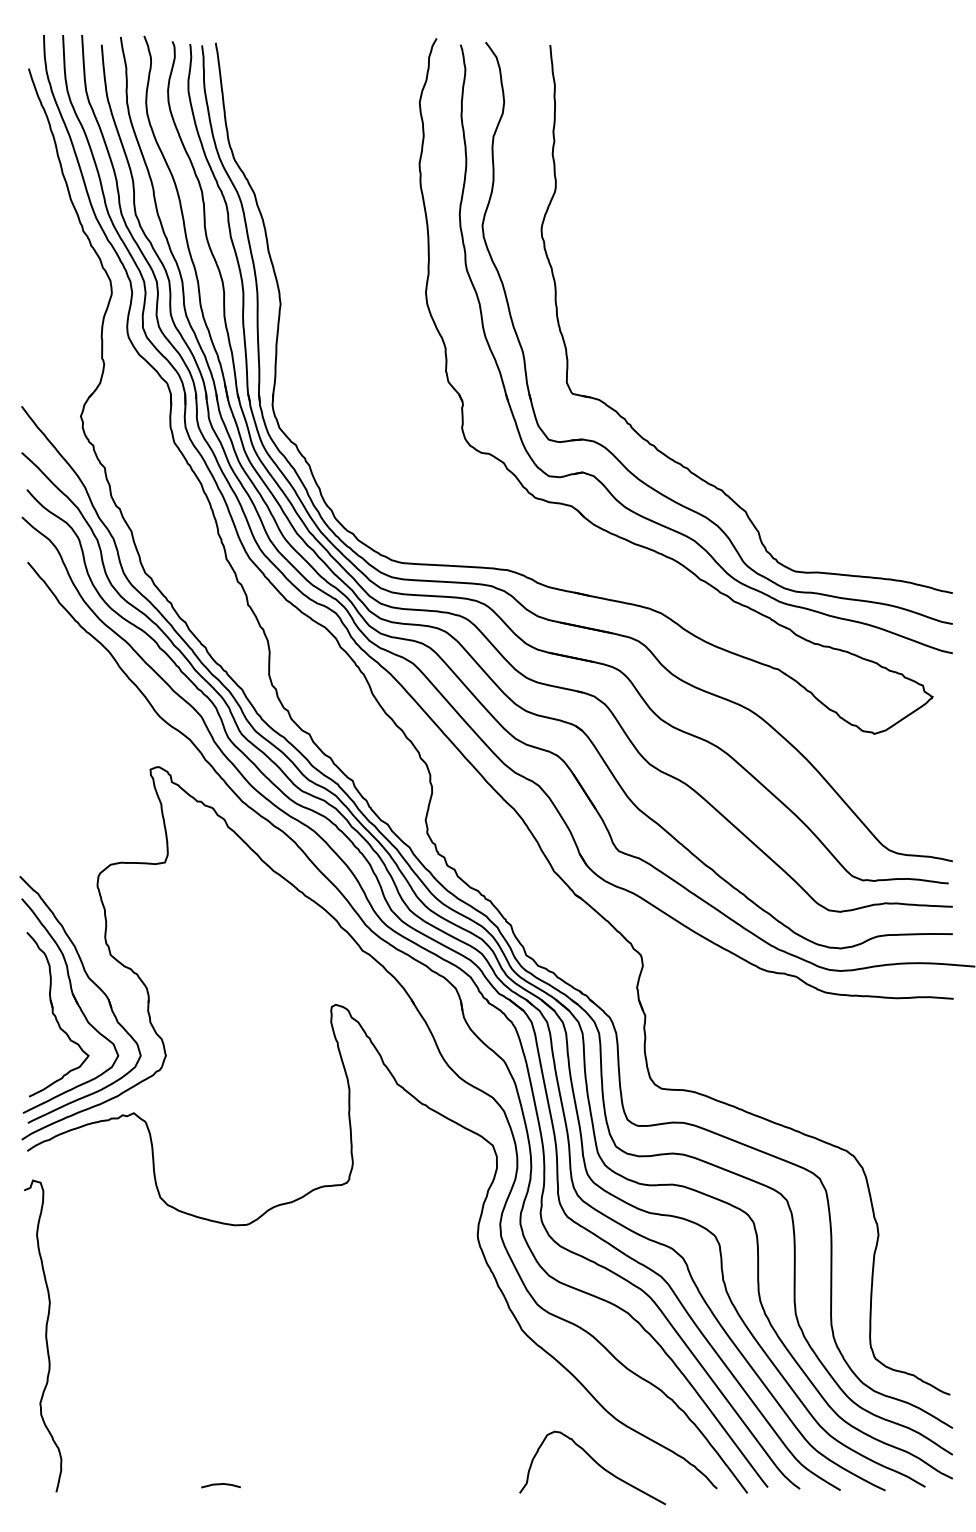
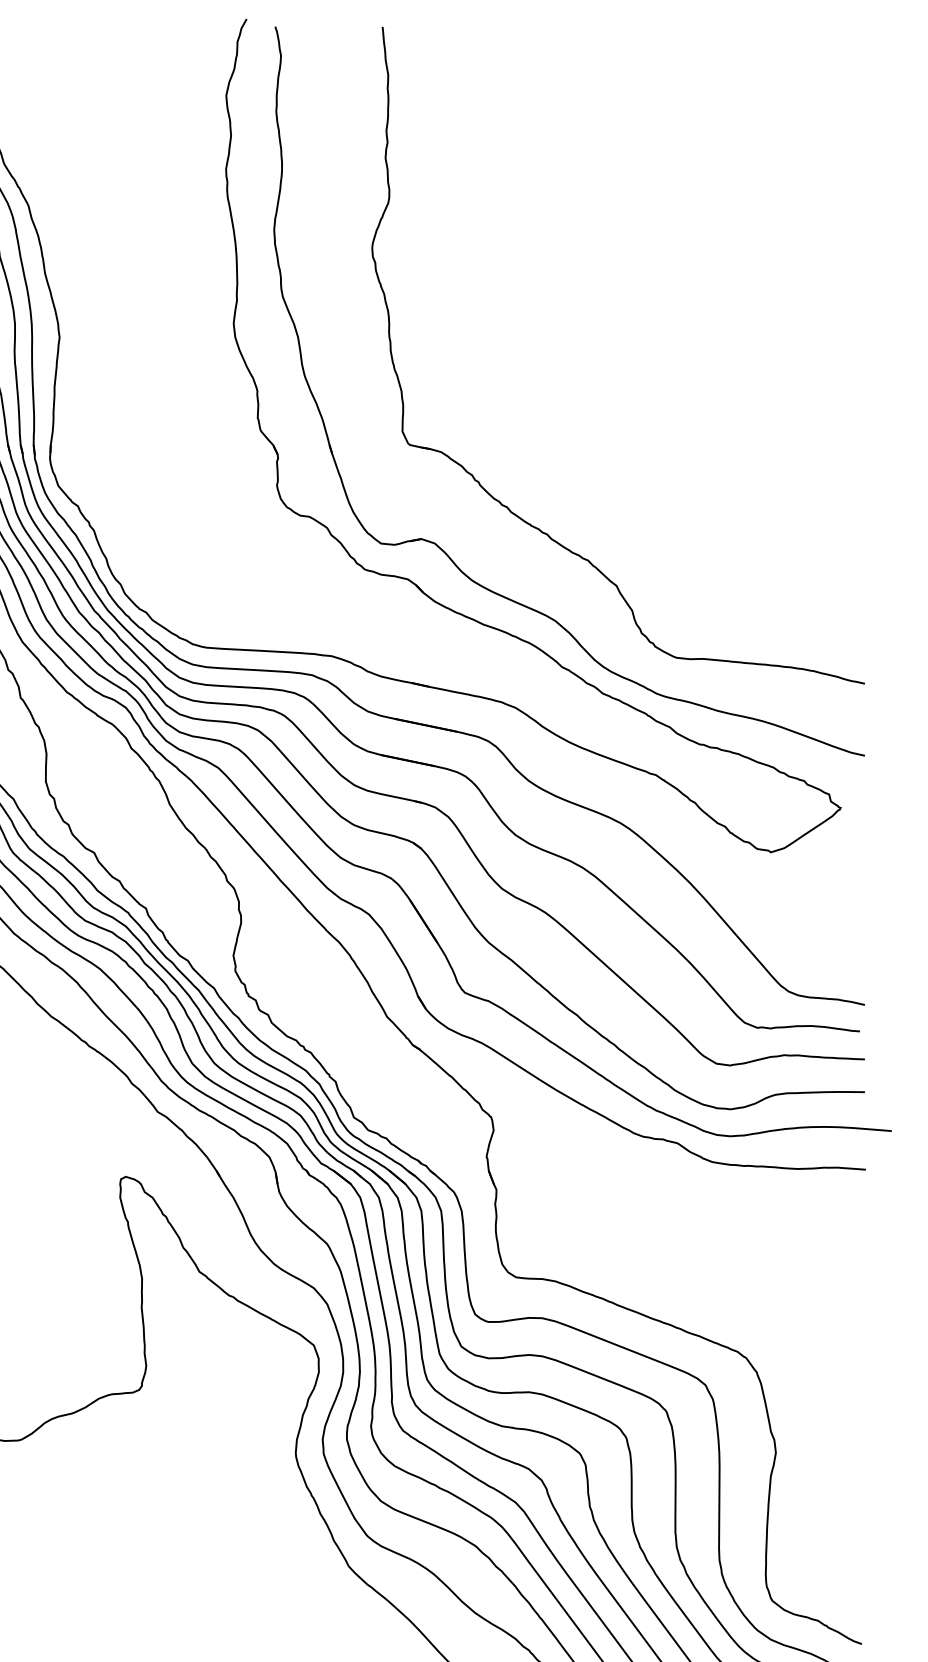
part: (612, 452) -> (457, 515), removed

